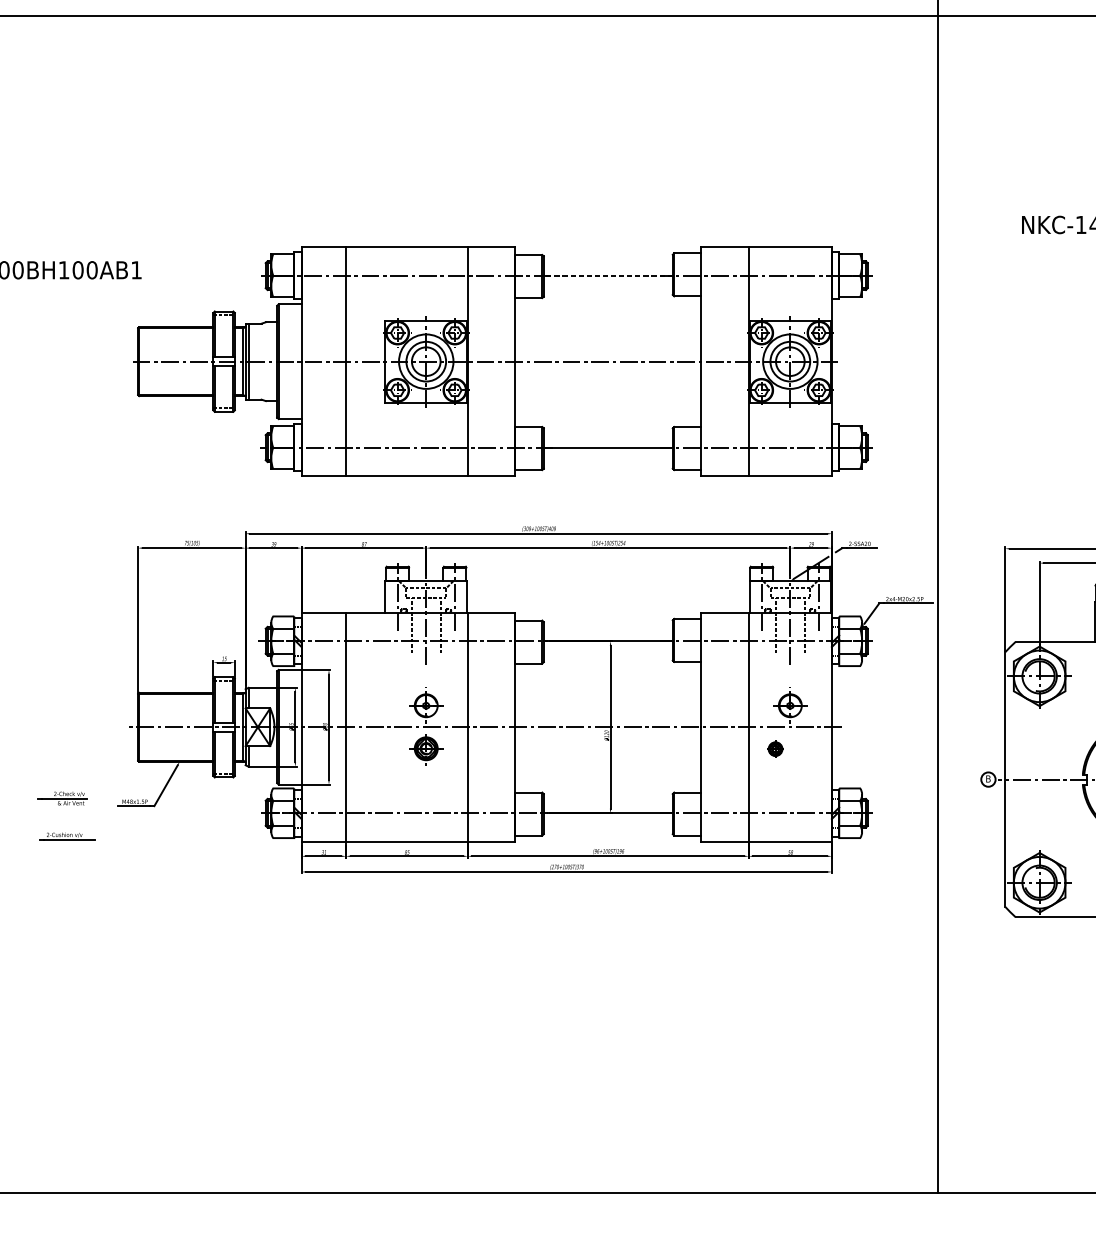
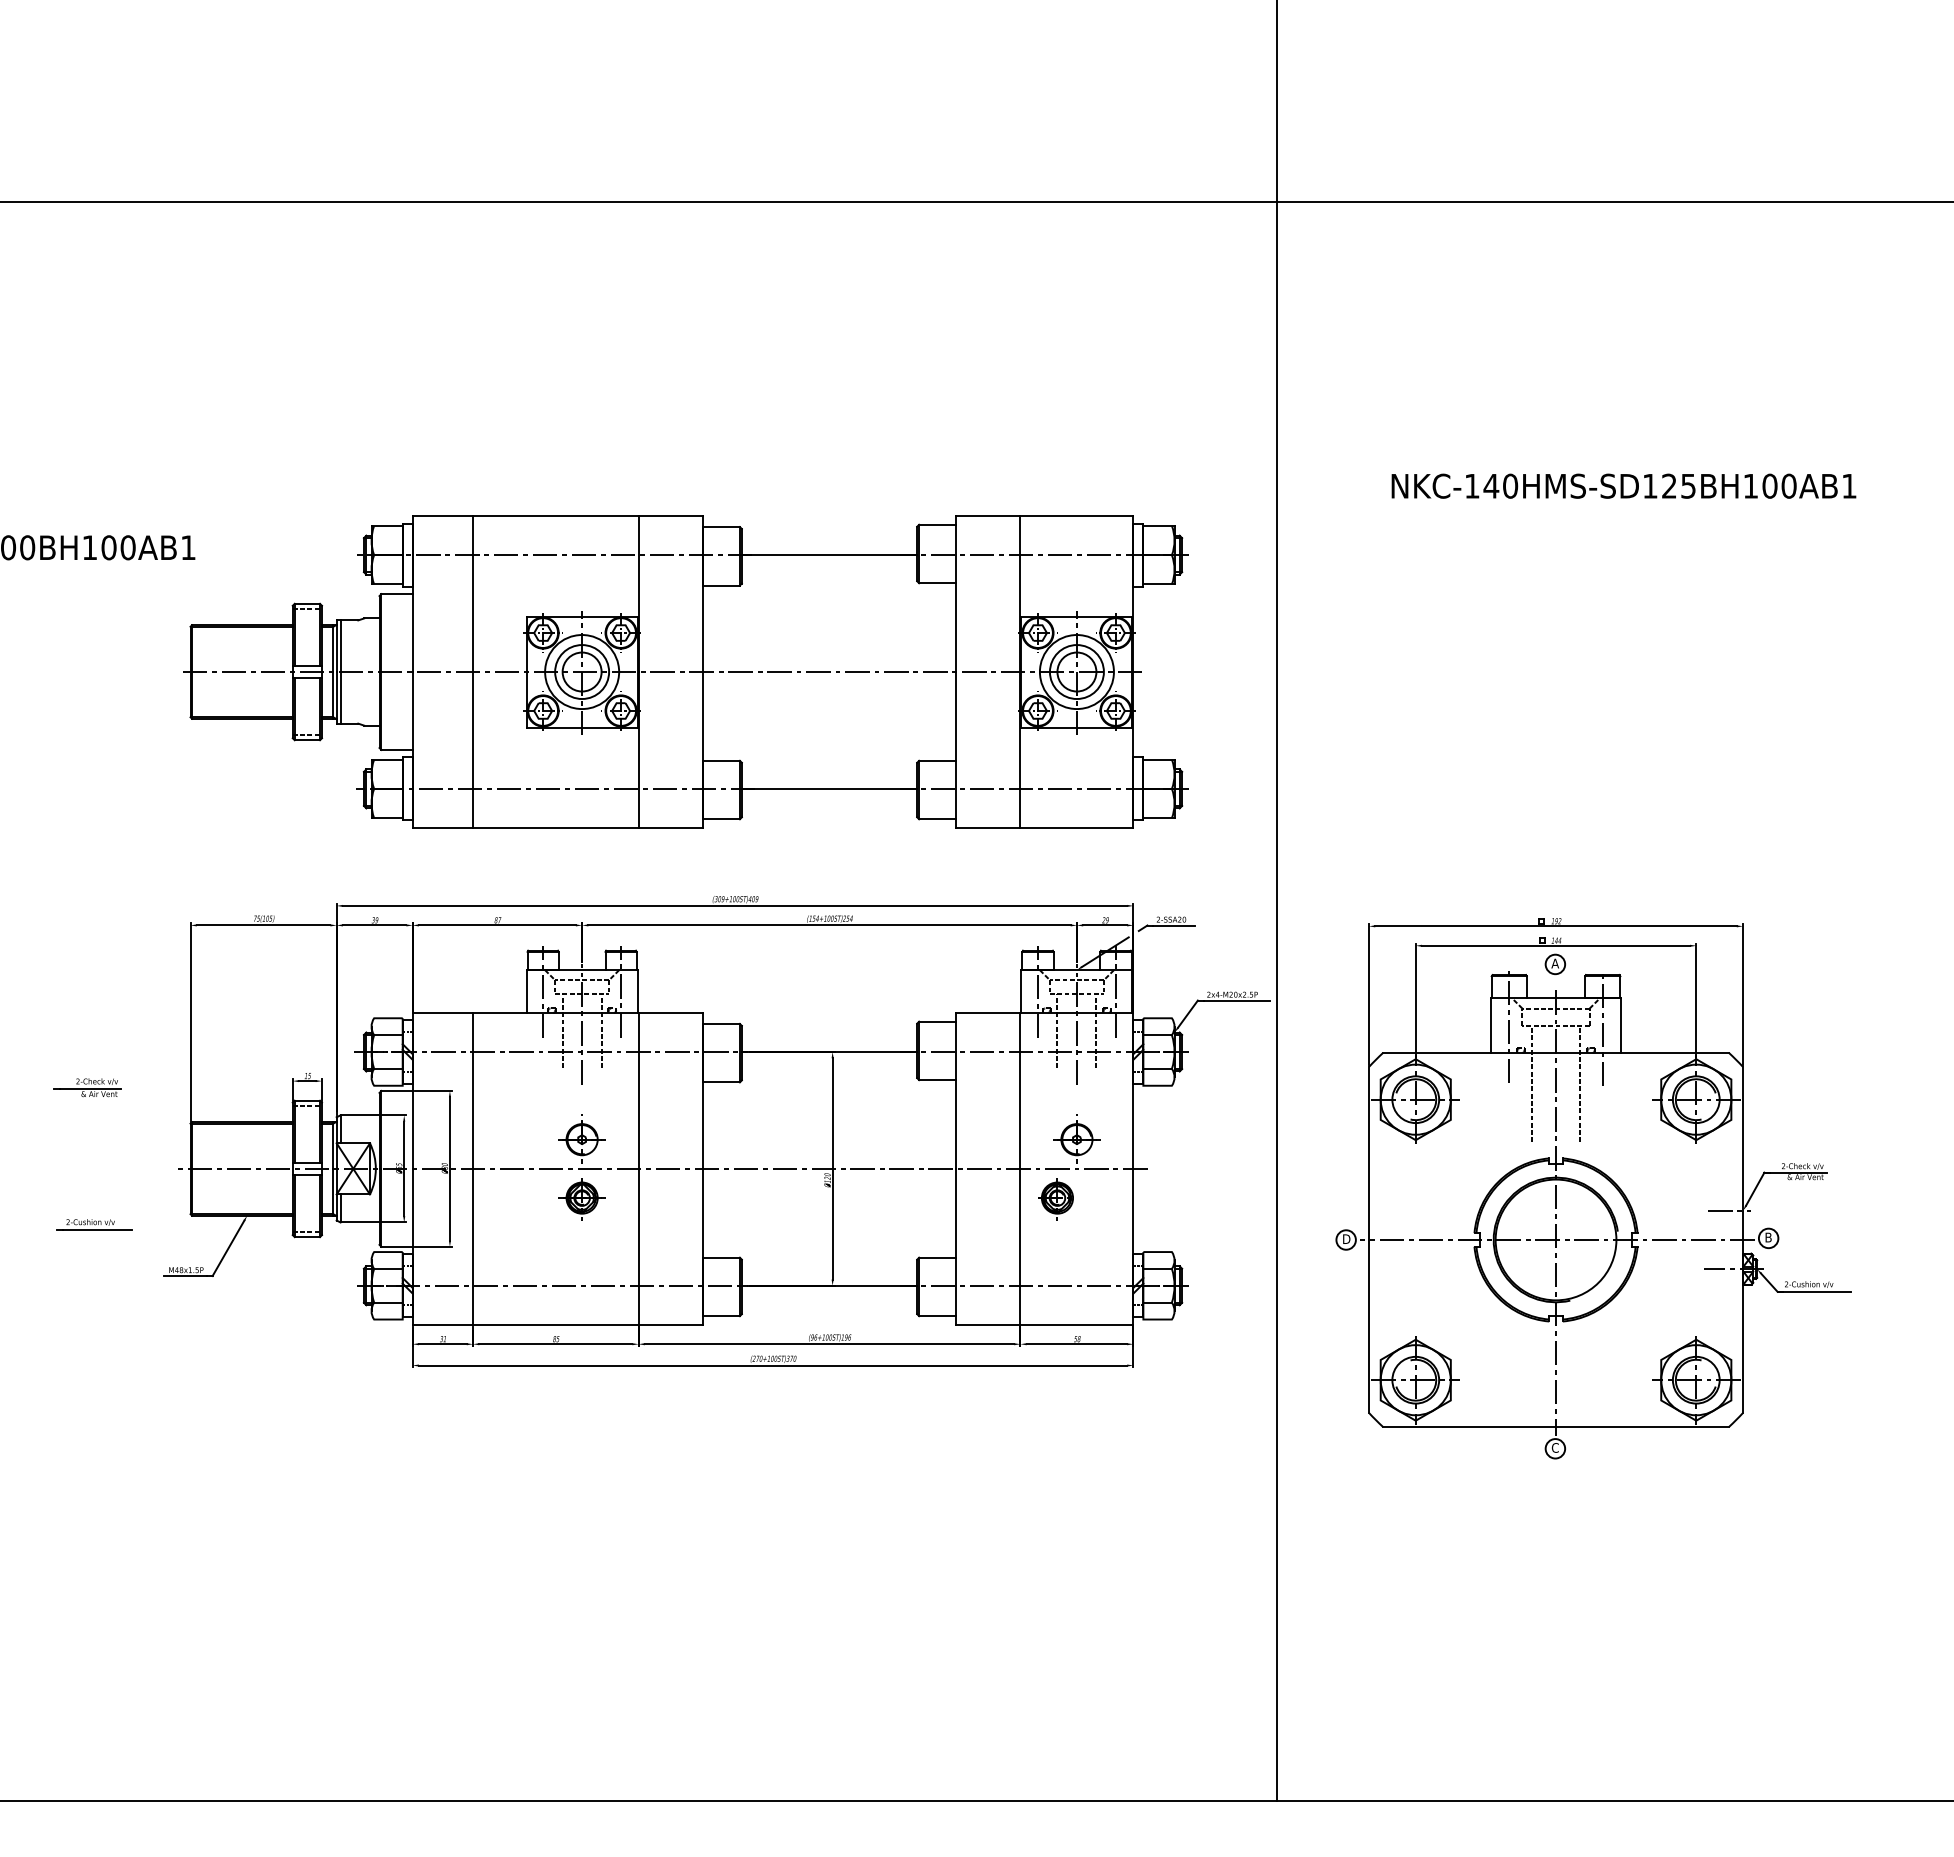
line: (608, 275) -> (829, 555), dashed -> solid
part: (774, 749) -> (1055, 1199), size x1.67
text: (989, 779) -> (1347, 1239), B -> D
part: (62, 798) -> (87, 1087), moved
part: (67, 836) -> (94, 1224), moved

